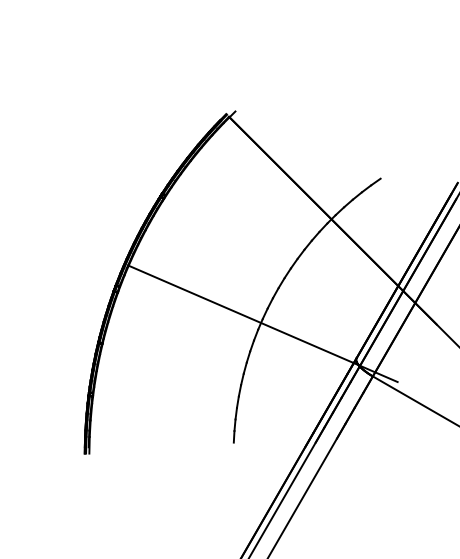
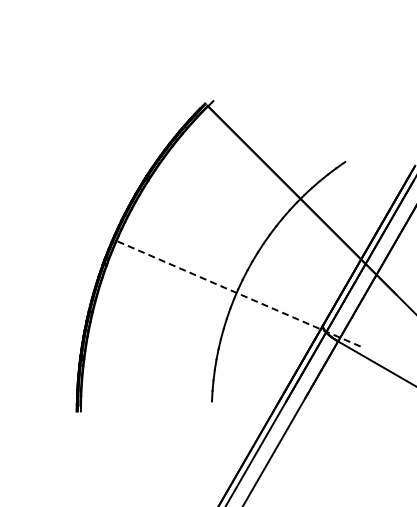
line: (261, 323) -> (237, 293), solid -> dashed

